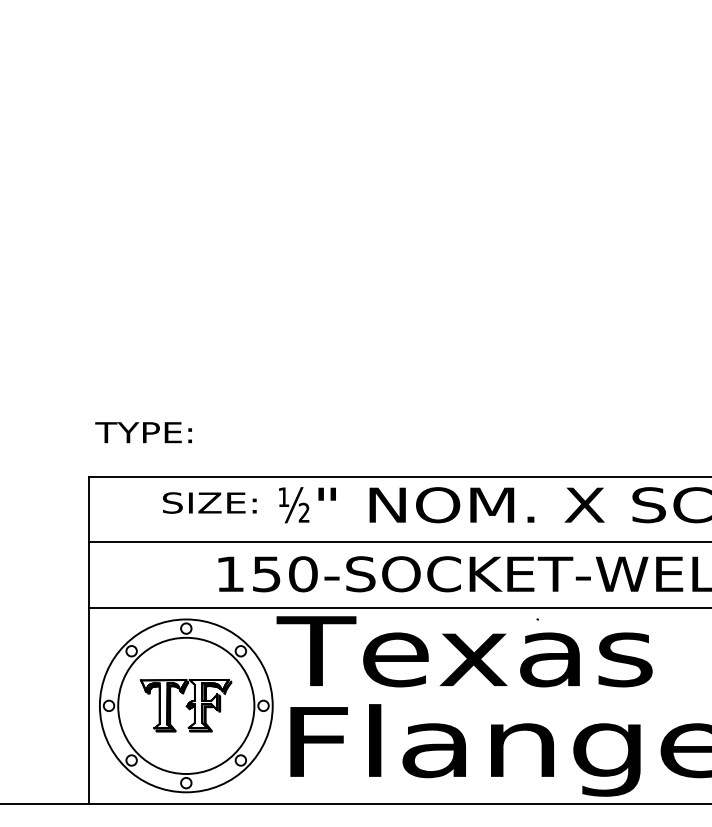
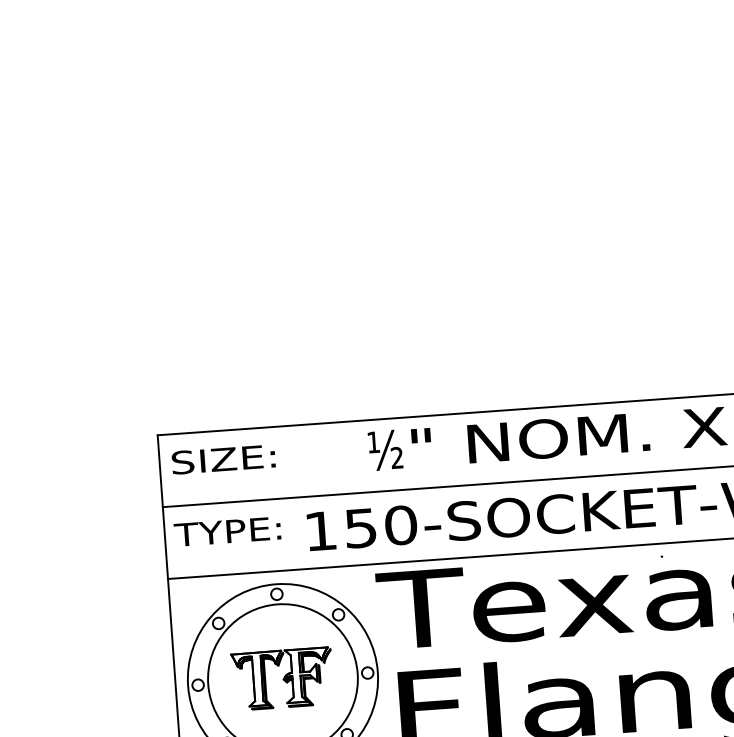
text: (143, 432) -> (227, 531), moved
text: (209, 502) -> (223, 459), moved

